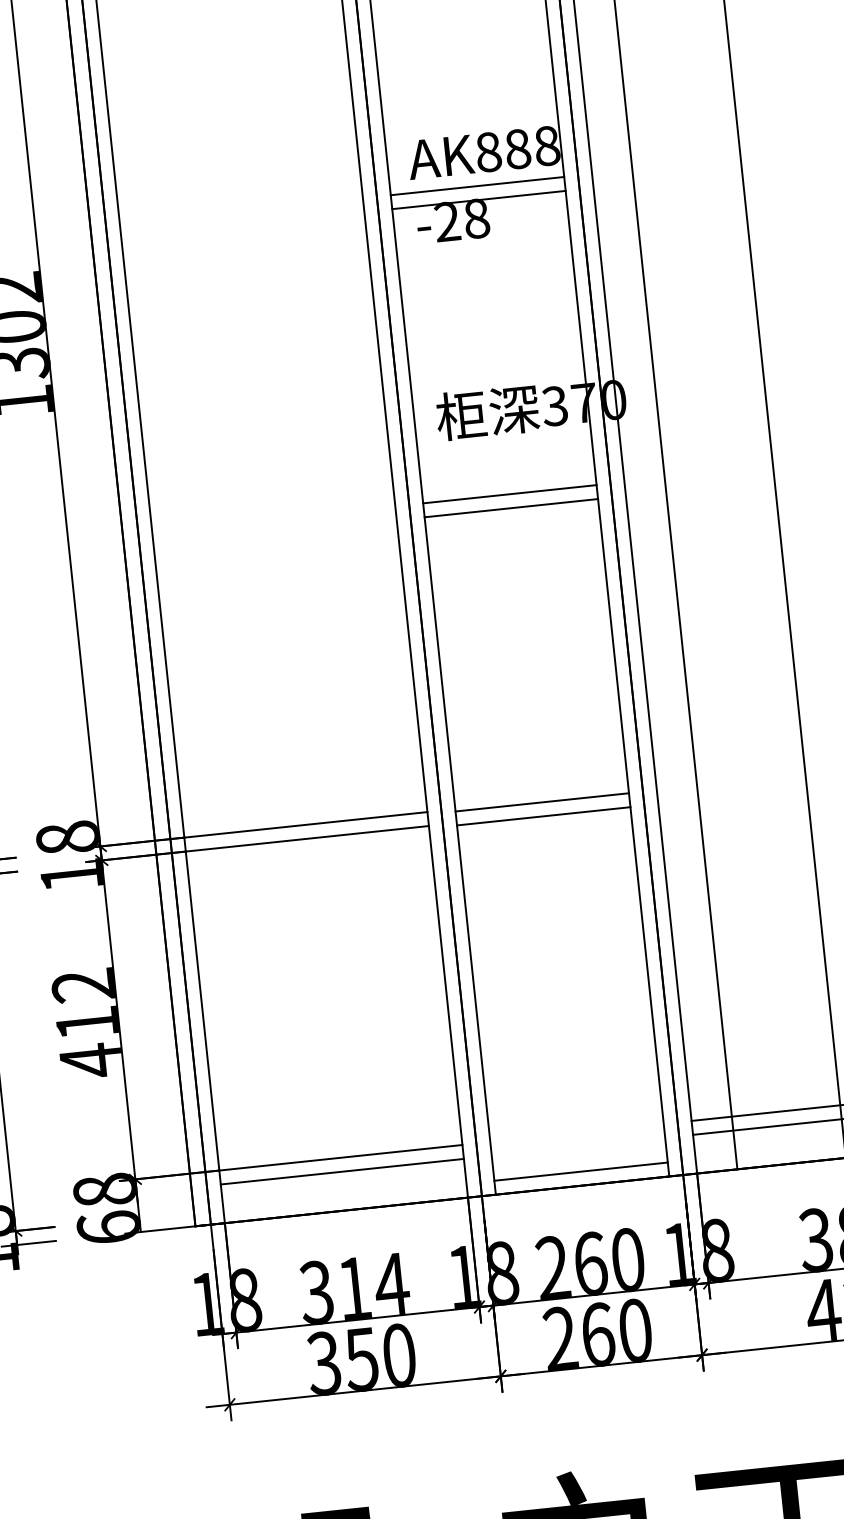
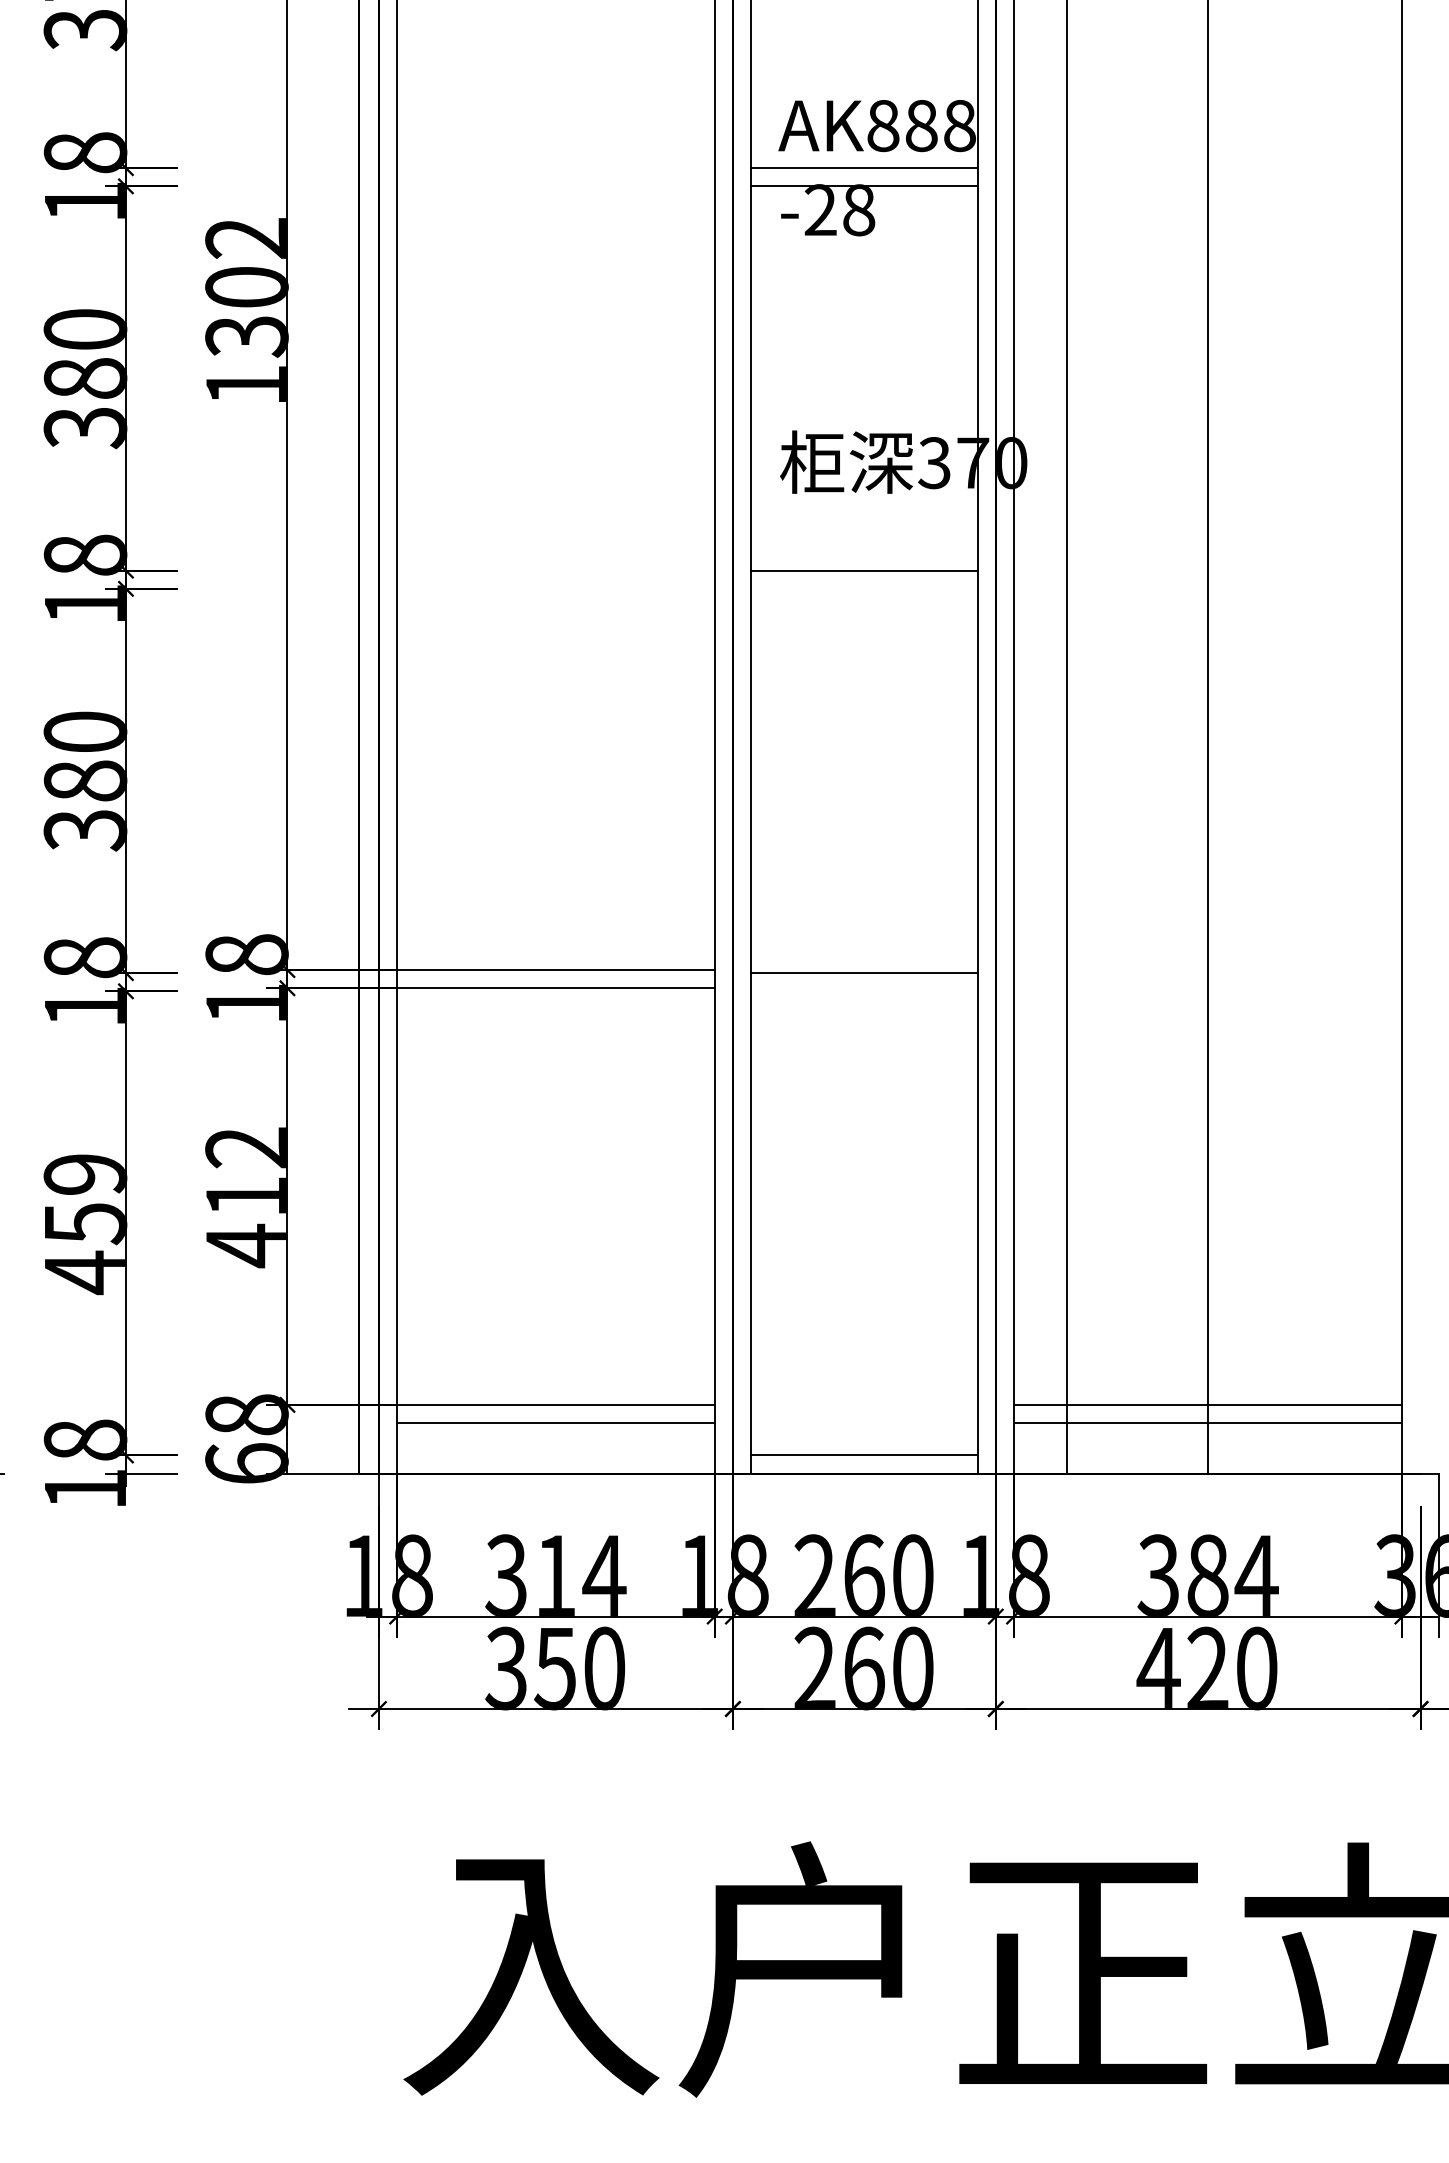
line: (511, 507) -> (864, 588), removed
line: (543, 816) -> (864, 991), removed

